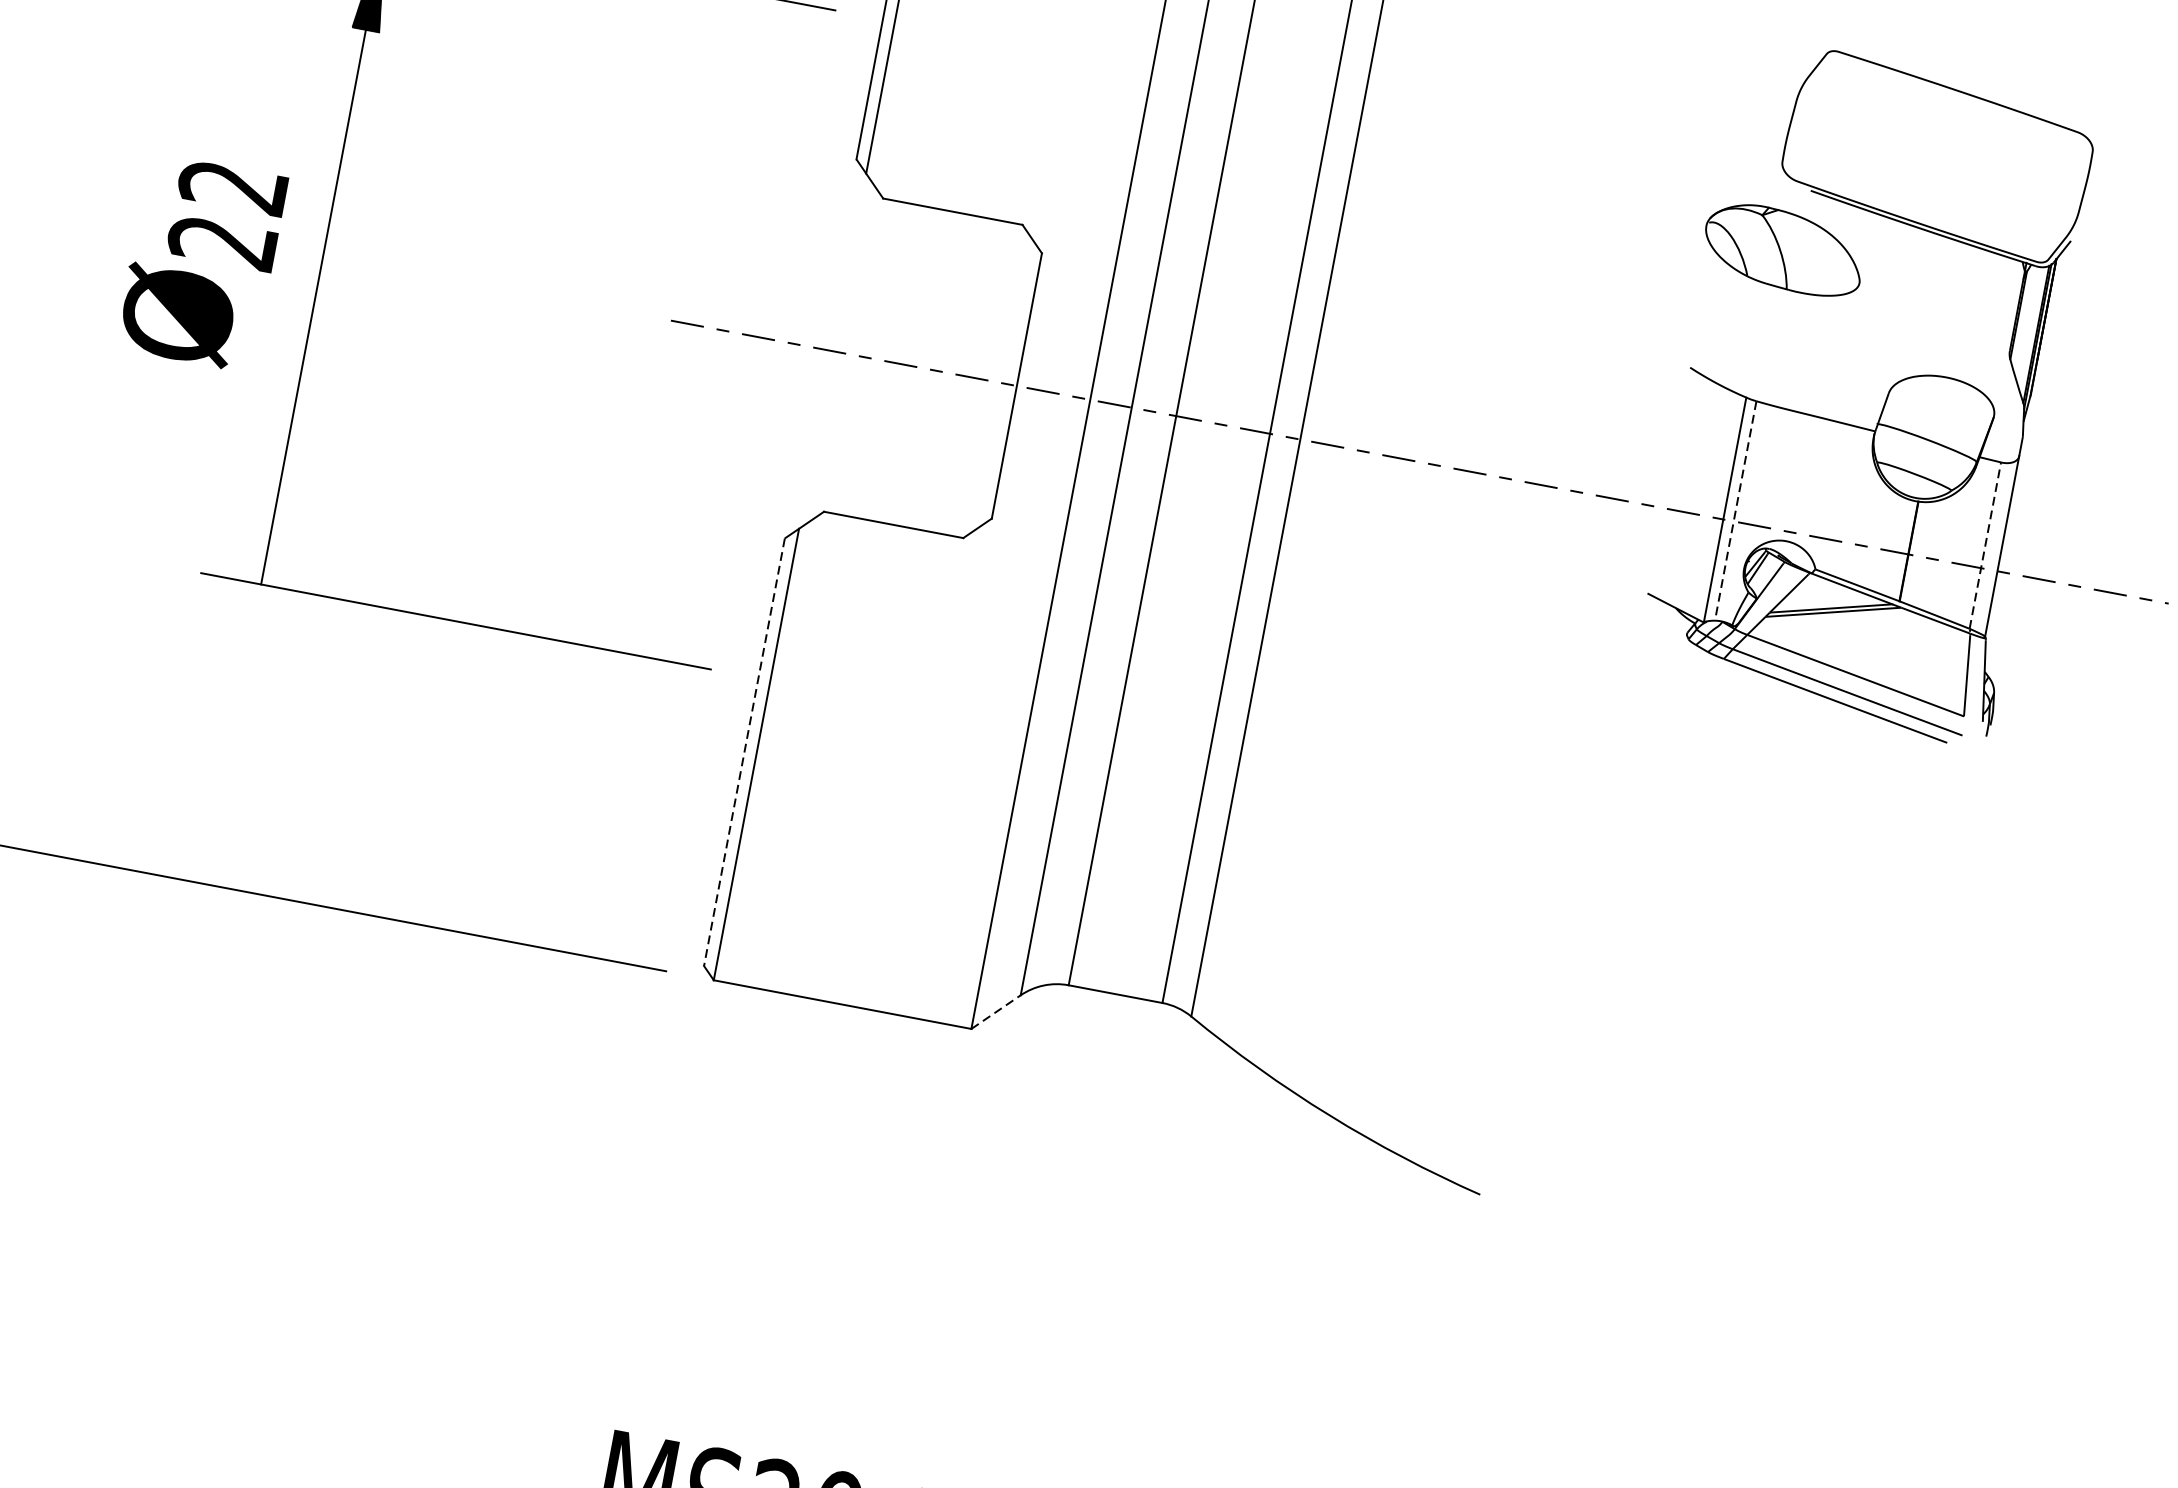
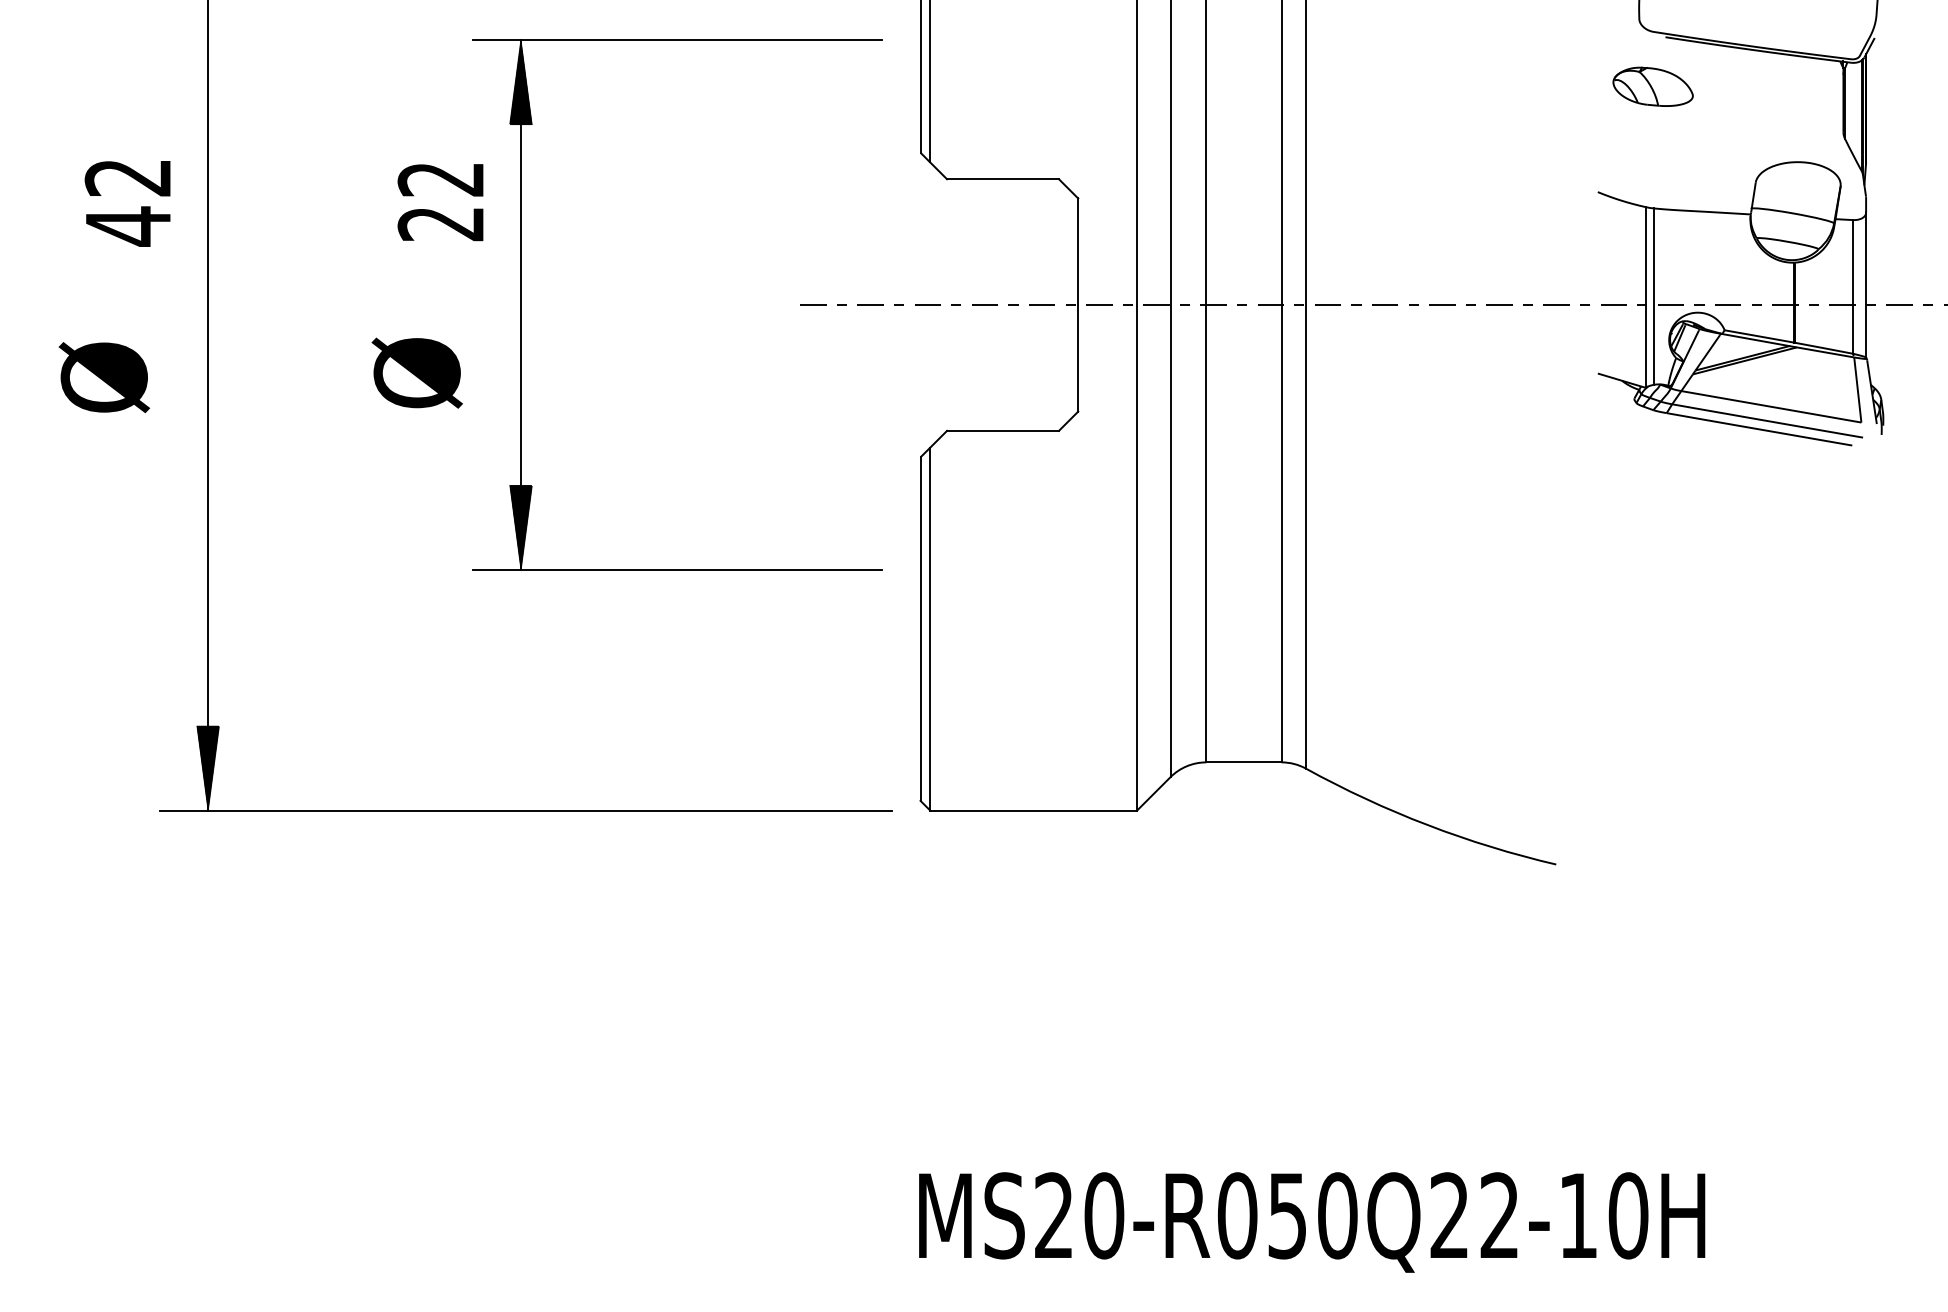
text: (227, 215) -> (440, 202), moved
part: (1783, 249) -> (1652, 86), size x0.62
line: (1735, 512) -> (1654, 297), dashed -> solid
hatch: (270, 531) -> (520, 527), added
line: (1984, 544) -> (1852, 286), dashed -> solid
line: (744, 752) -> (920, 629), dashed -> solid
line: (995, 1011) -> (1153, 793), dashed -> solid

